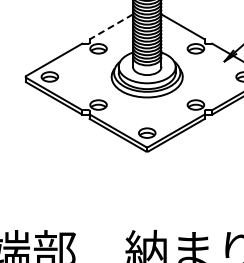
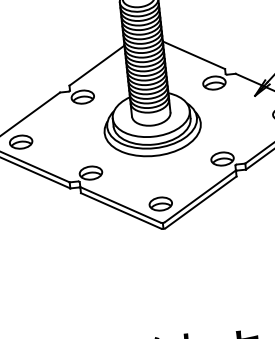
line: (110, 27) -> (95, 66), dashed -> solid

